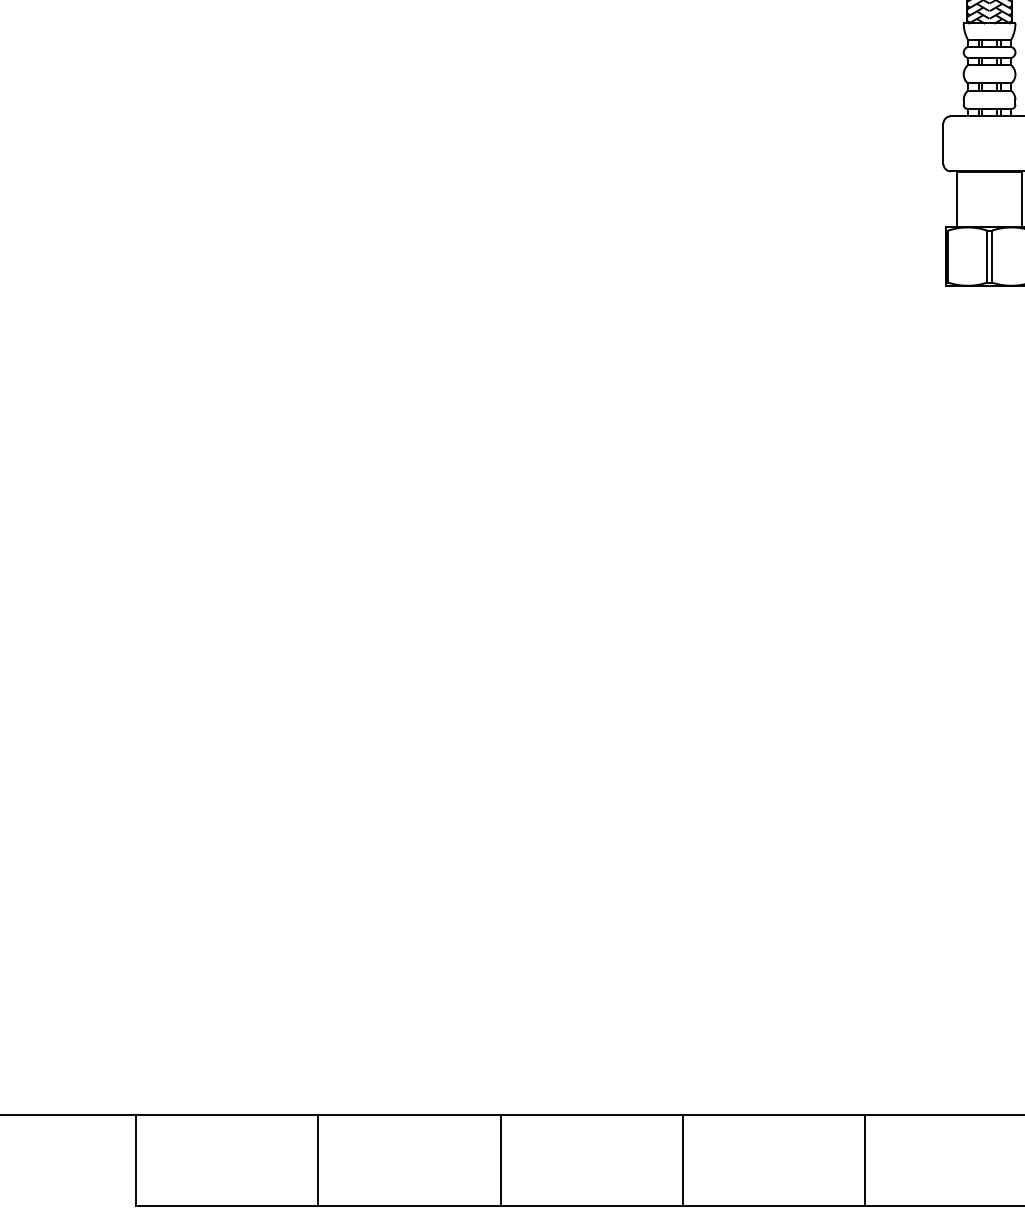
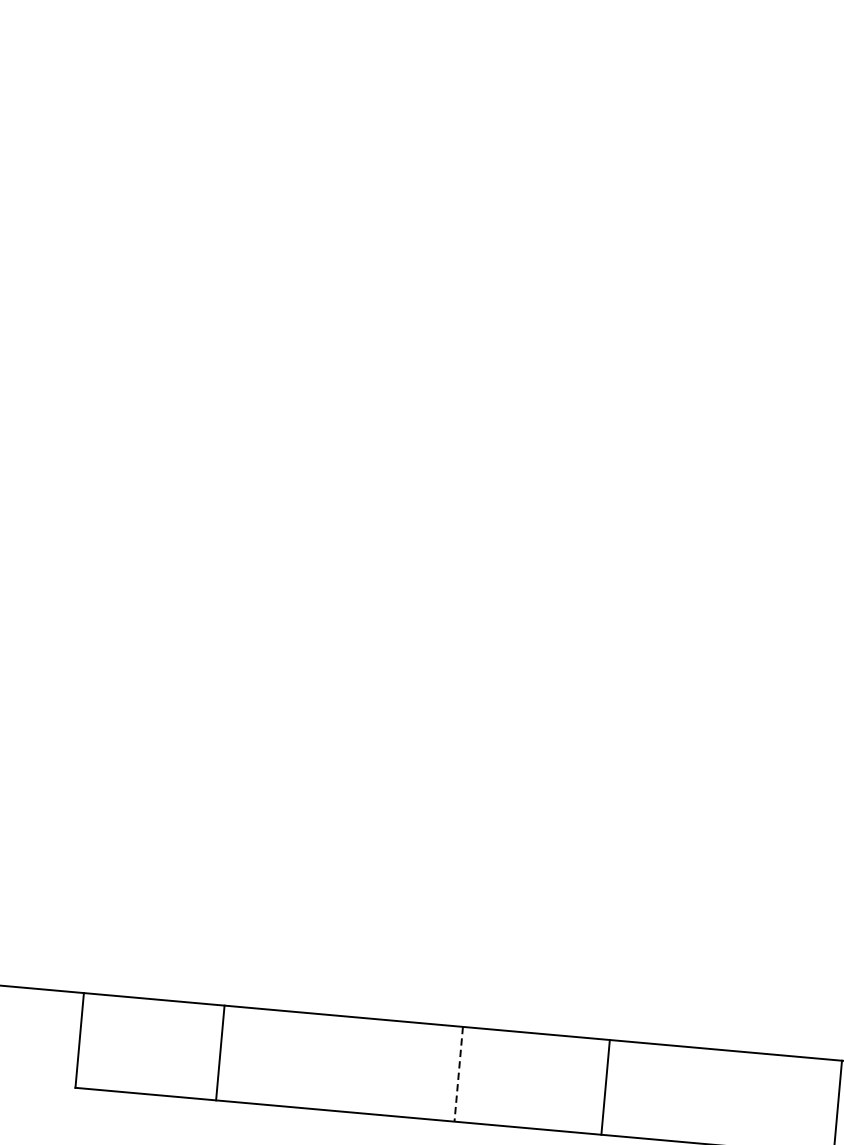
line: (318, 1159) -> (220, 1052), moved
line: (682, 1159) -> (605, 1086), moved
line: (500, 1160) -> (458, 1074), solid -> dashed

